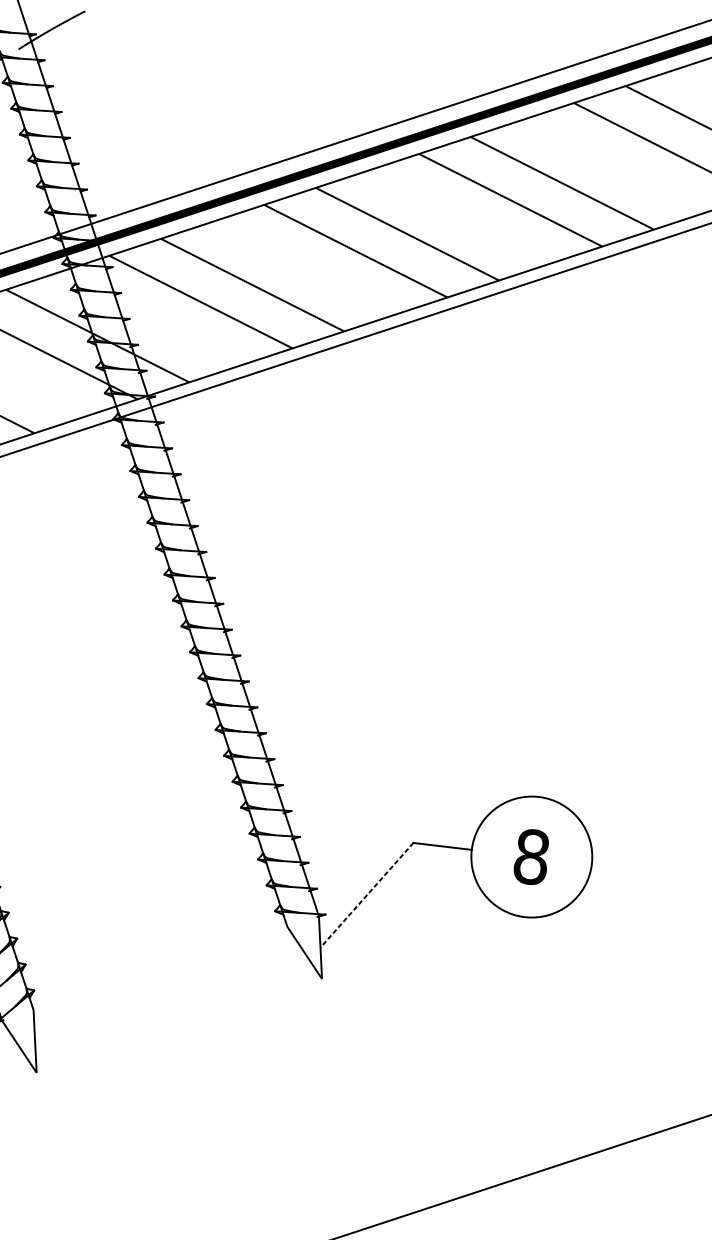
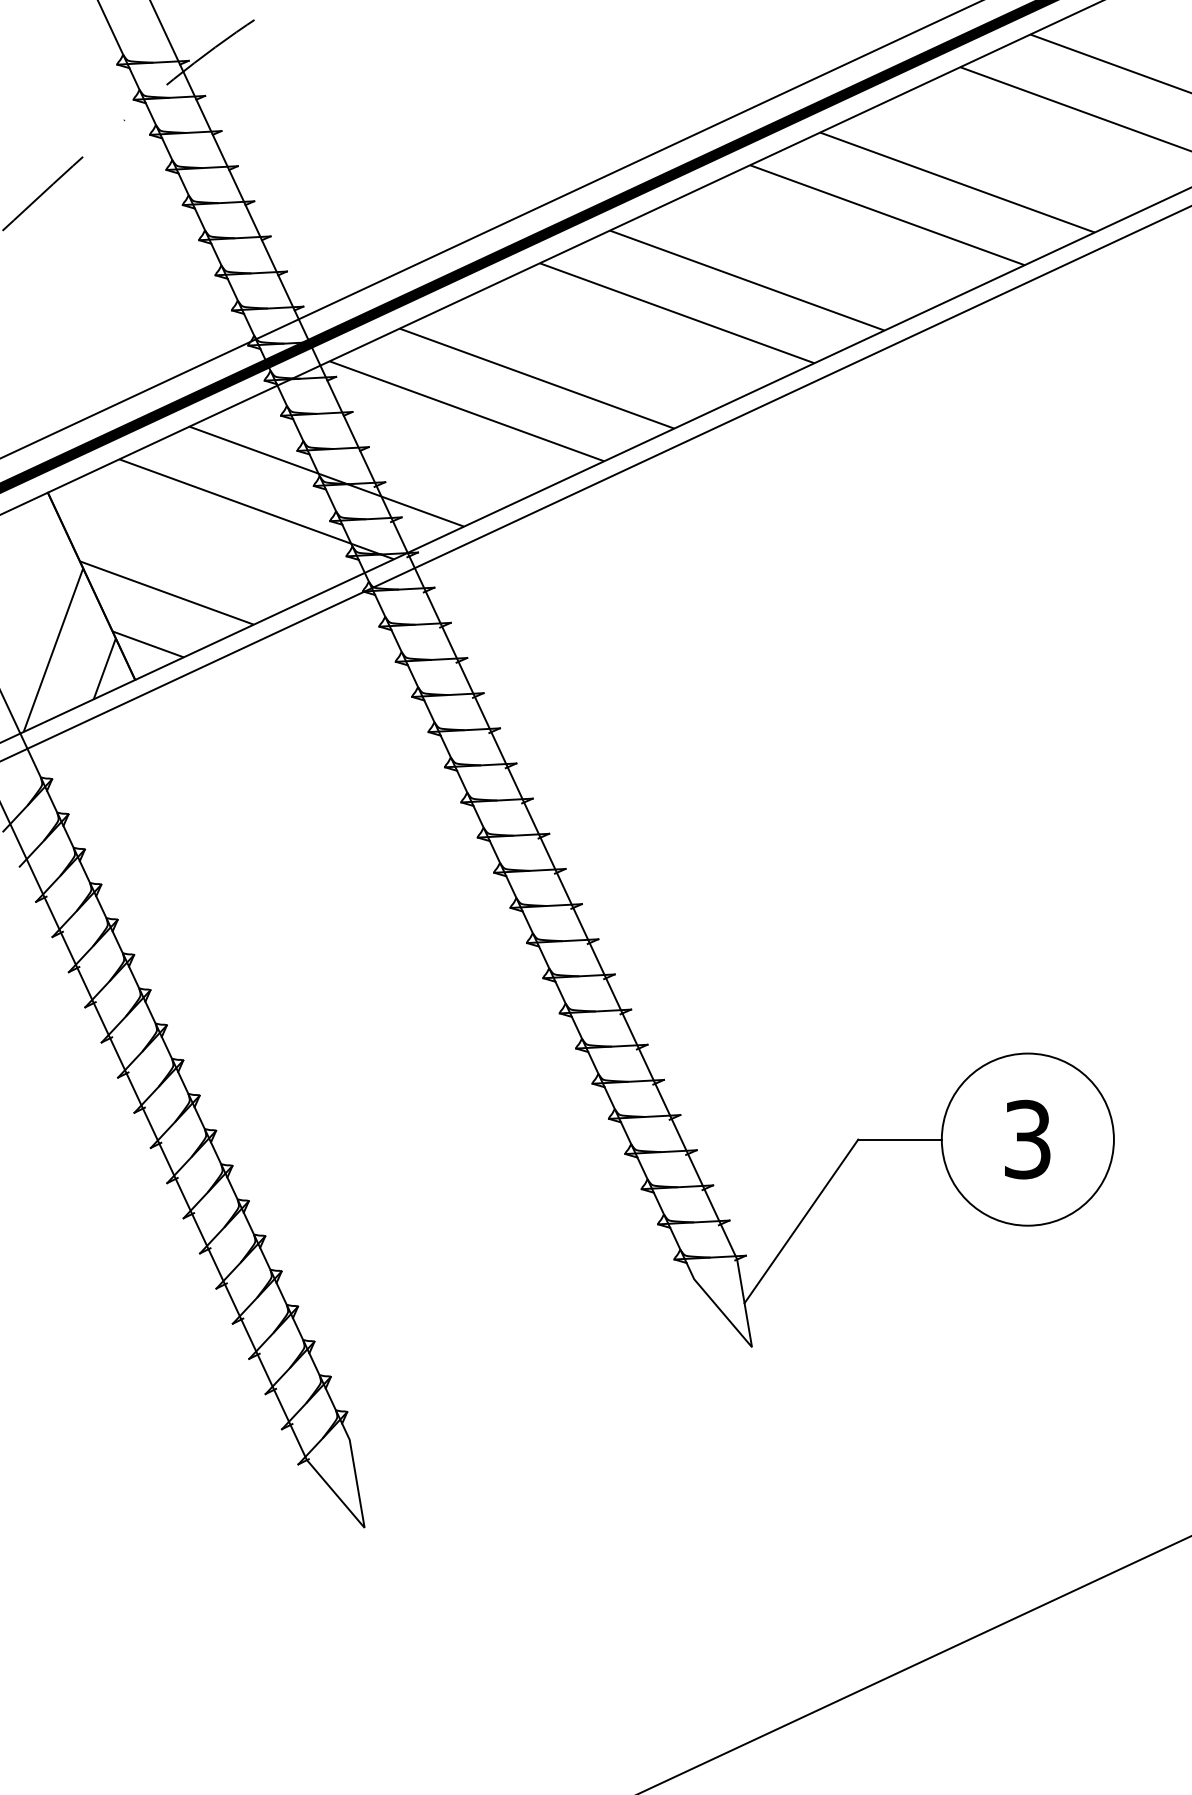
text: (531, 856) -> (1027, 1139), 8 -> 3
line: (367, 895) -> (801, 1221), dashed -> solid

